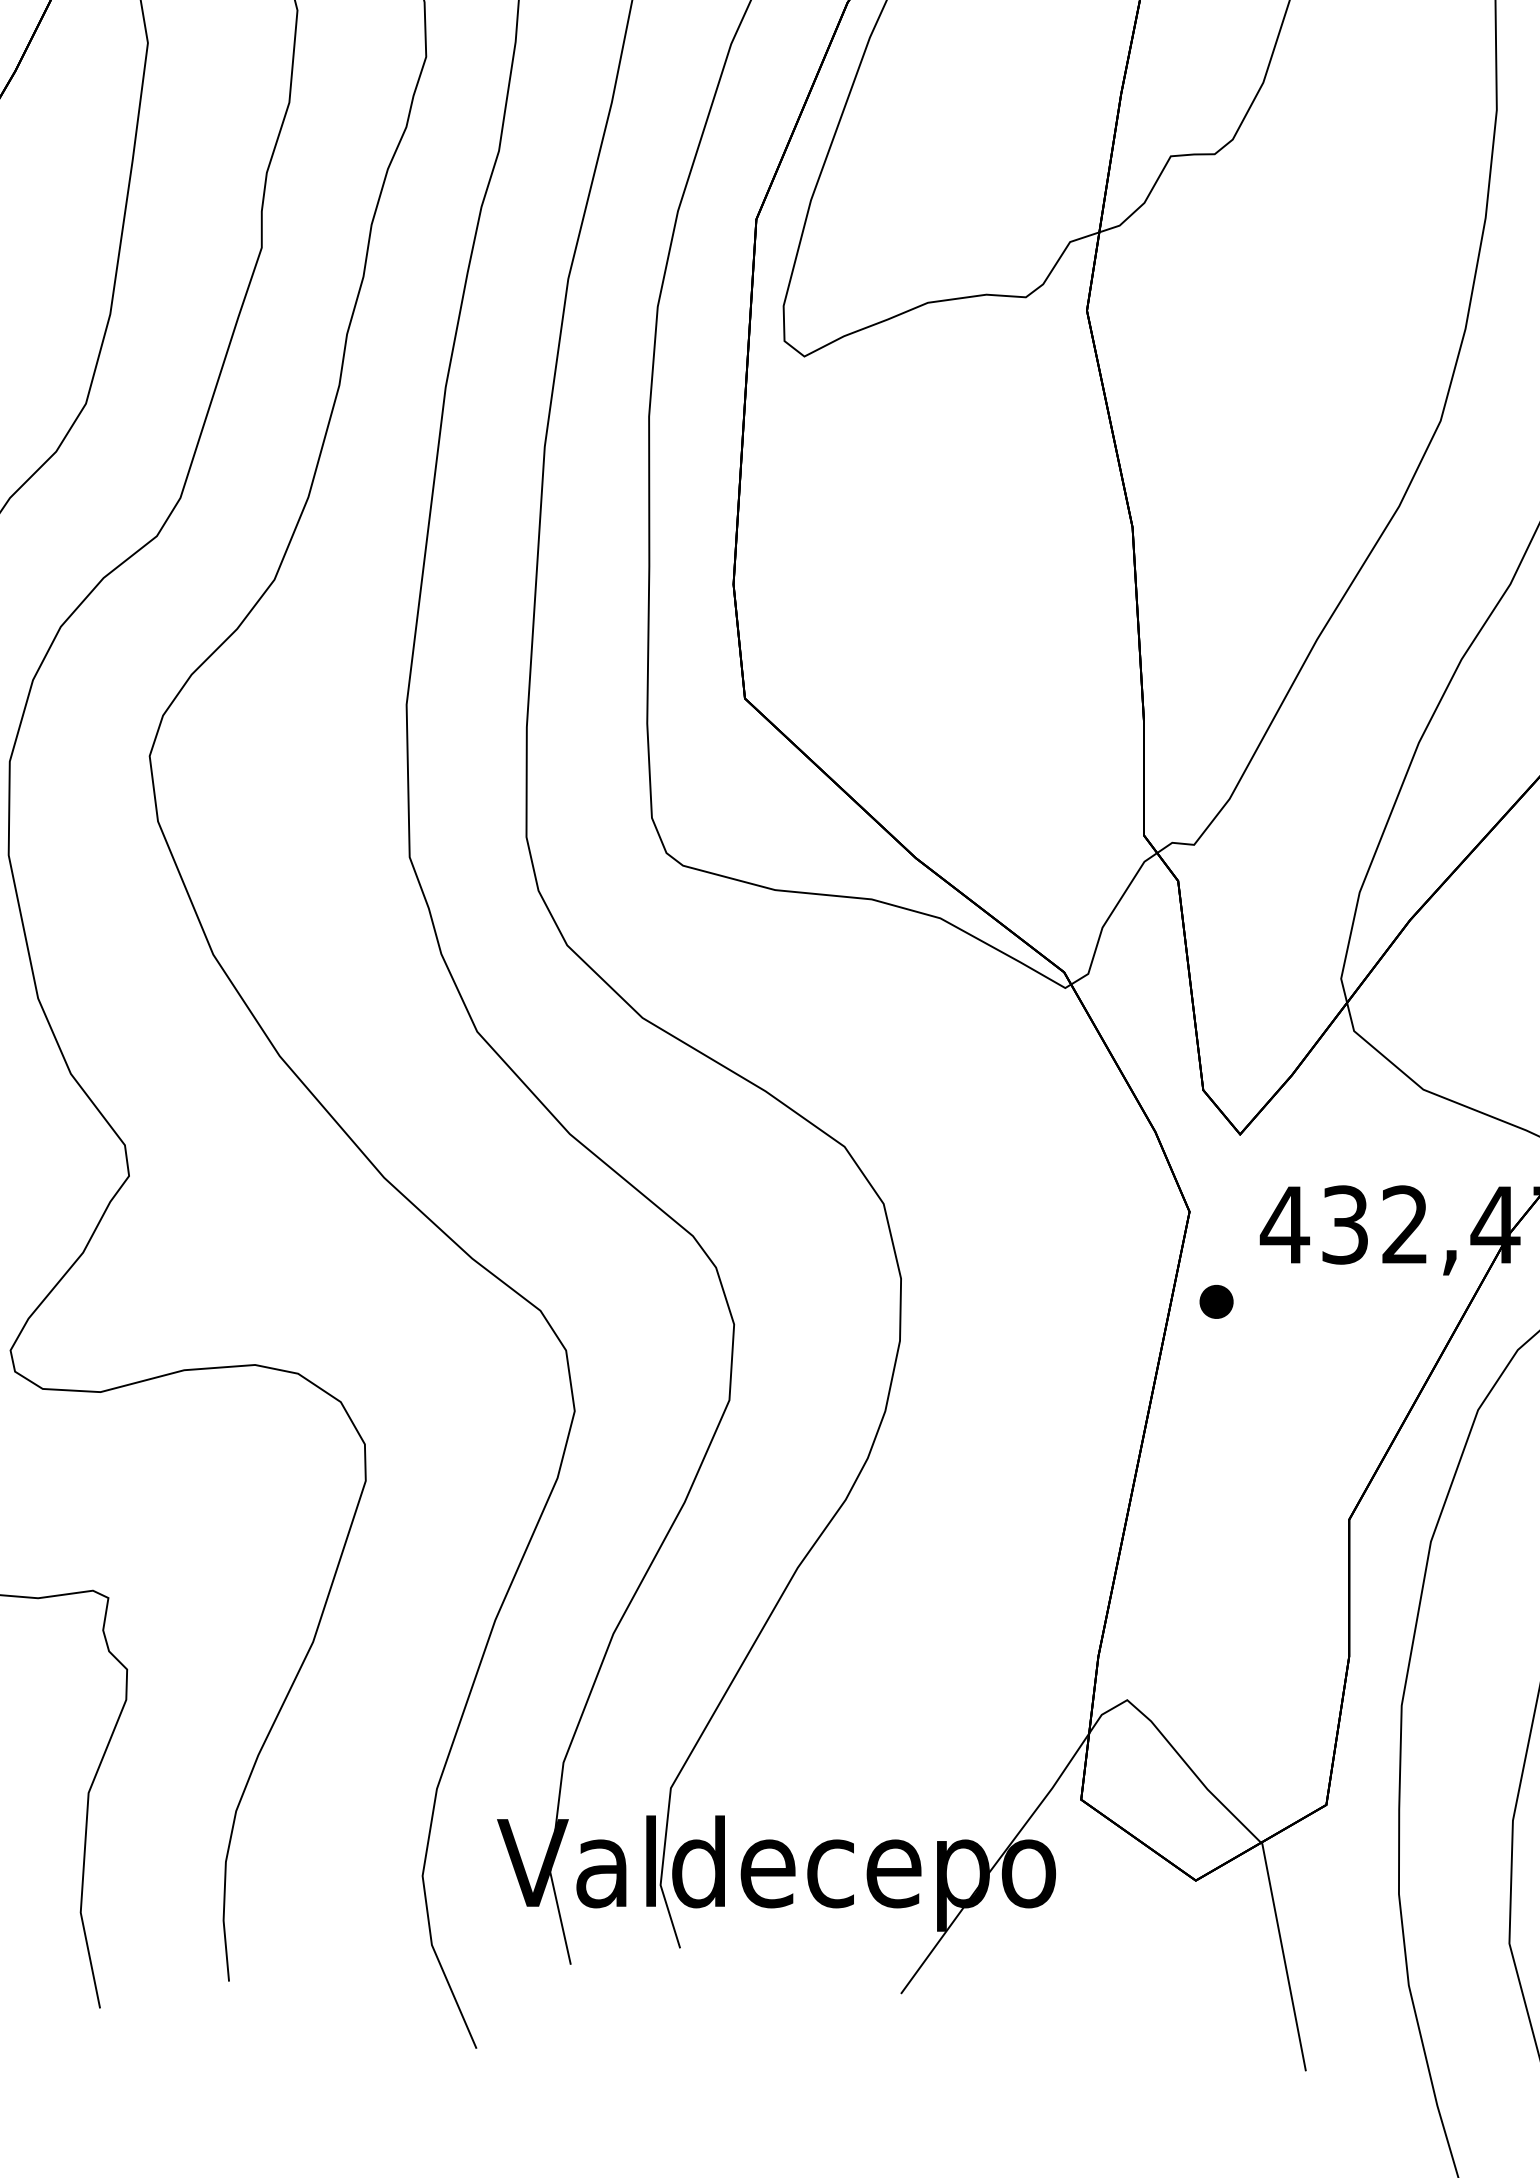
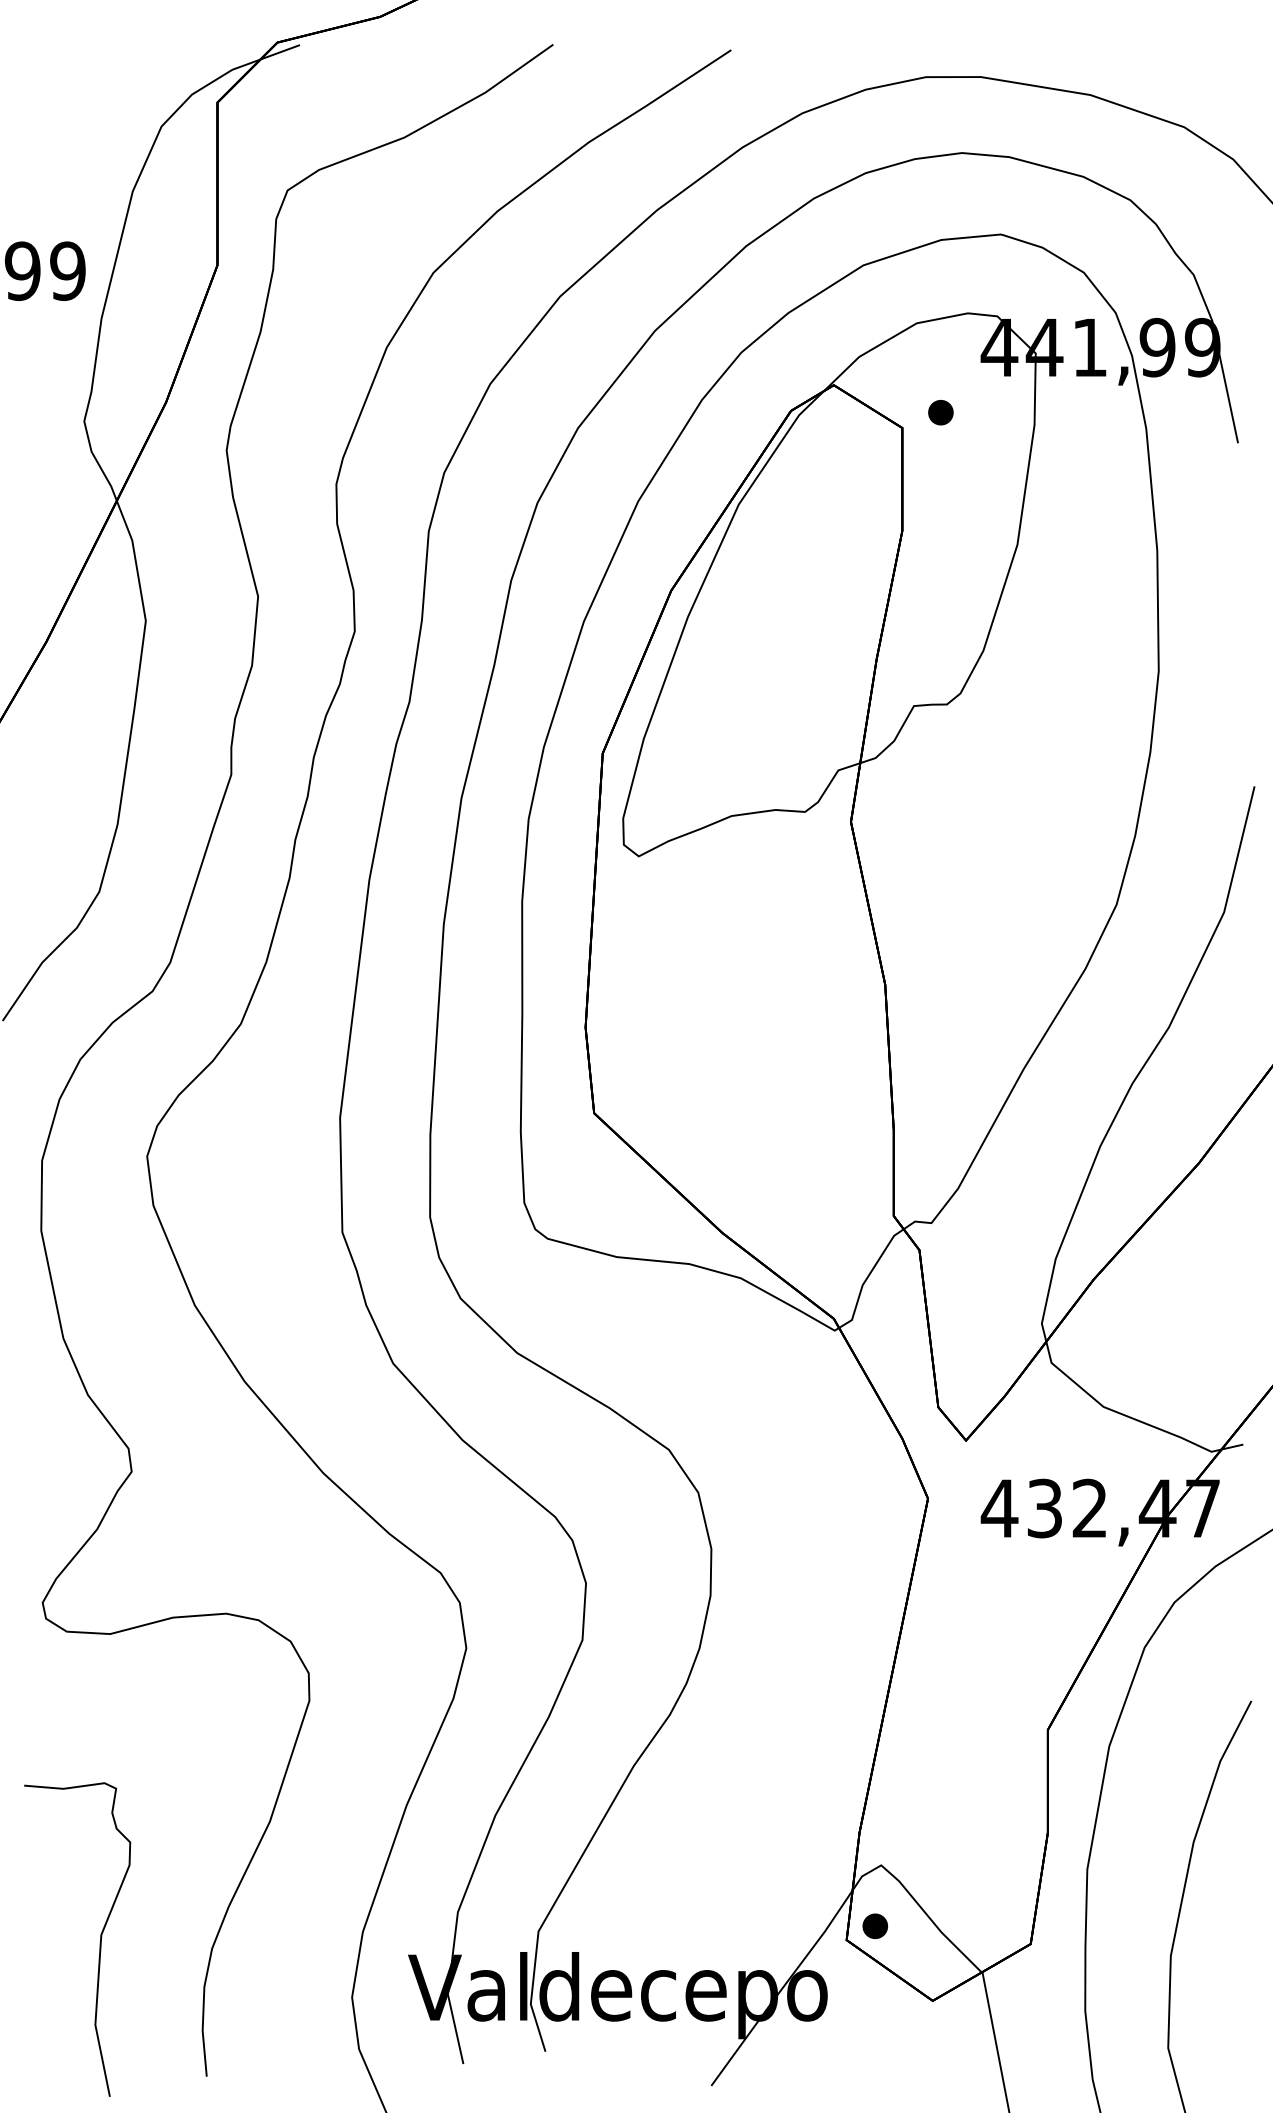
part: (1215, 1300) -> (874, 1925), moved

